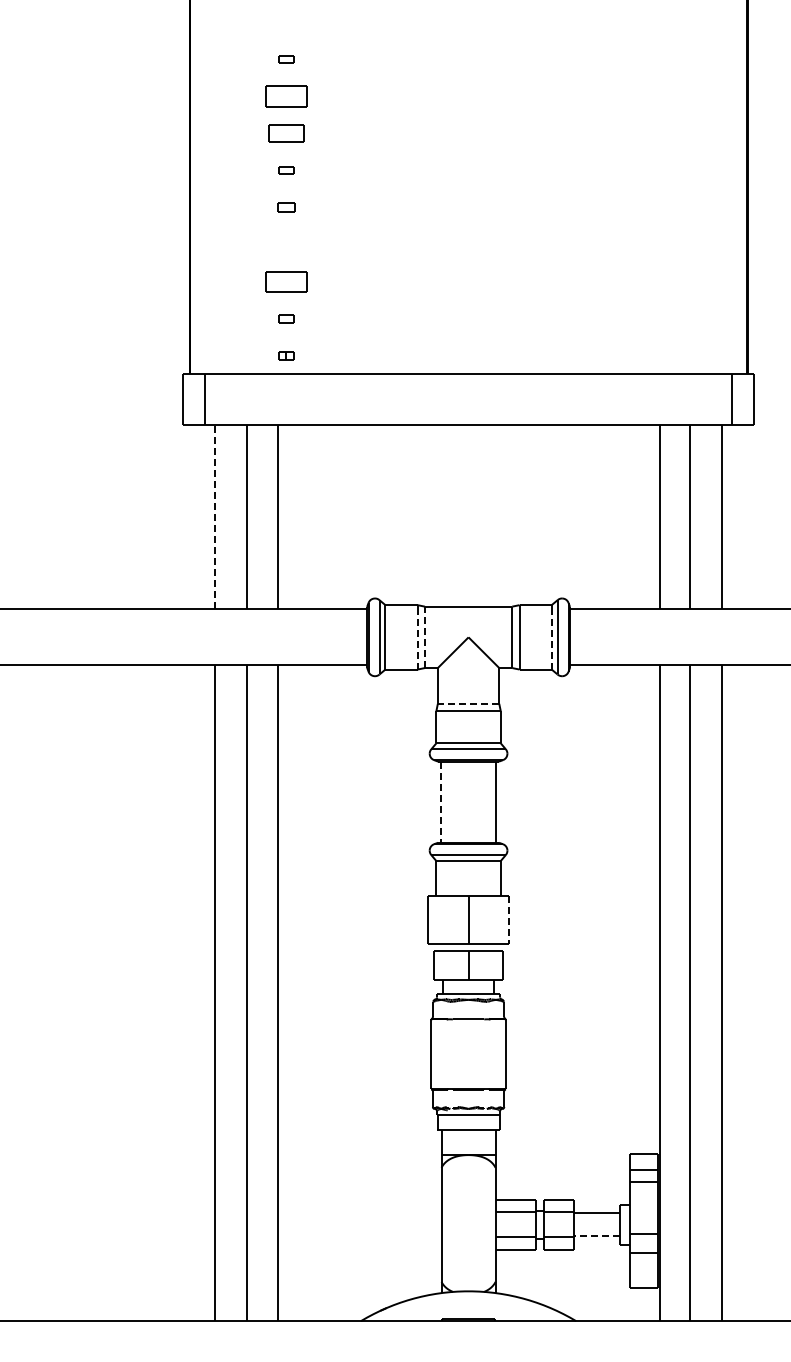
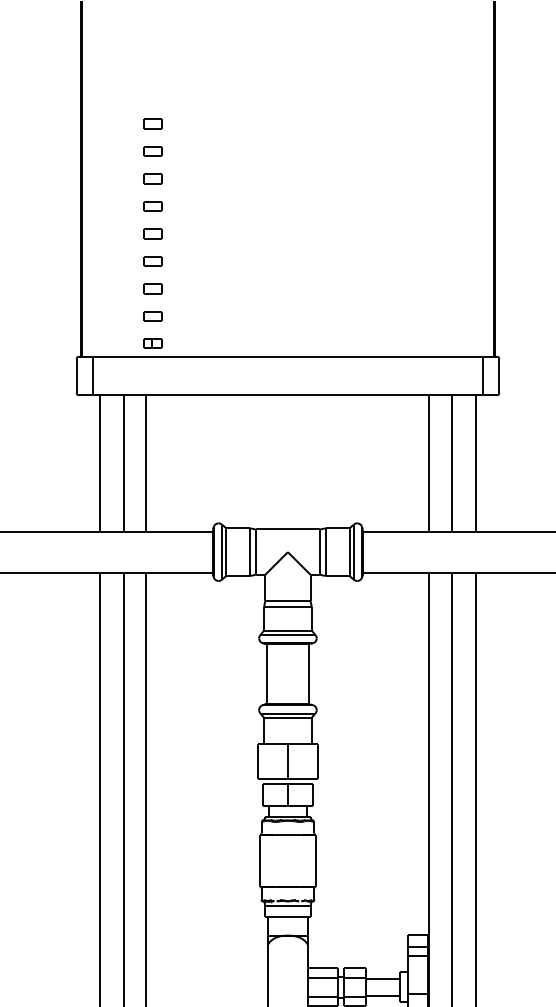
part: (286, 59) -> (153, 124), size x1.67
part: (286, 96) -> (153, 151), size x0.62
part: (286, 133) -> (153, 179), size x0.71
part: (286, 170) -> (153, 206), size x1.67
part: (286, 207) -> (153, 233), size x1.43
part: (286, 244) -> (153, 261), added
part: (286, 281) -> (153, 288), size x0.62
part: (286, 318) -> (153, 316), size x1.67
part: (286, 355) -> (153, 343), size x1.67
line: (214, 516) -> (99, 462), dashed -> solid
line: (417, 639) -> (250, 553), dashed -> solid
line: (551, 639) -> (349, 553), dashed -> solid
line: (424, 640) -> (255, 554), dashed -> solid
line: (471, 703) -> (290, 601), dashed -> solid
line: (440, 802) -> (267, 674), dashed -> solid
line: (509, 920) -> (318, 761), dashed -> solid
line: (597, 1236) -> (383, 995), dashed -> solid

